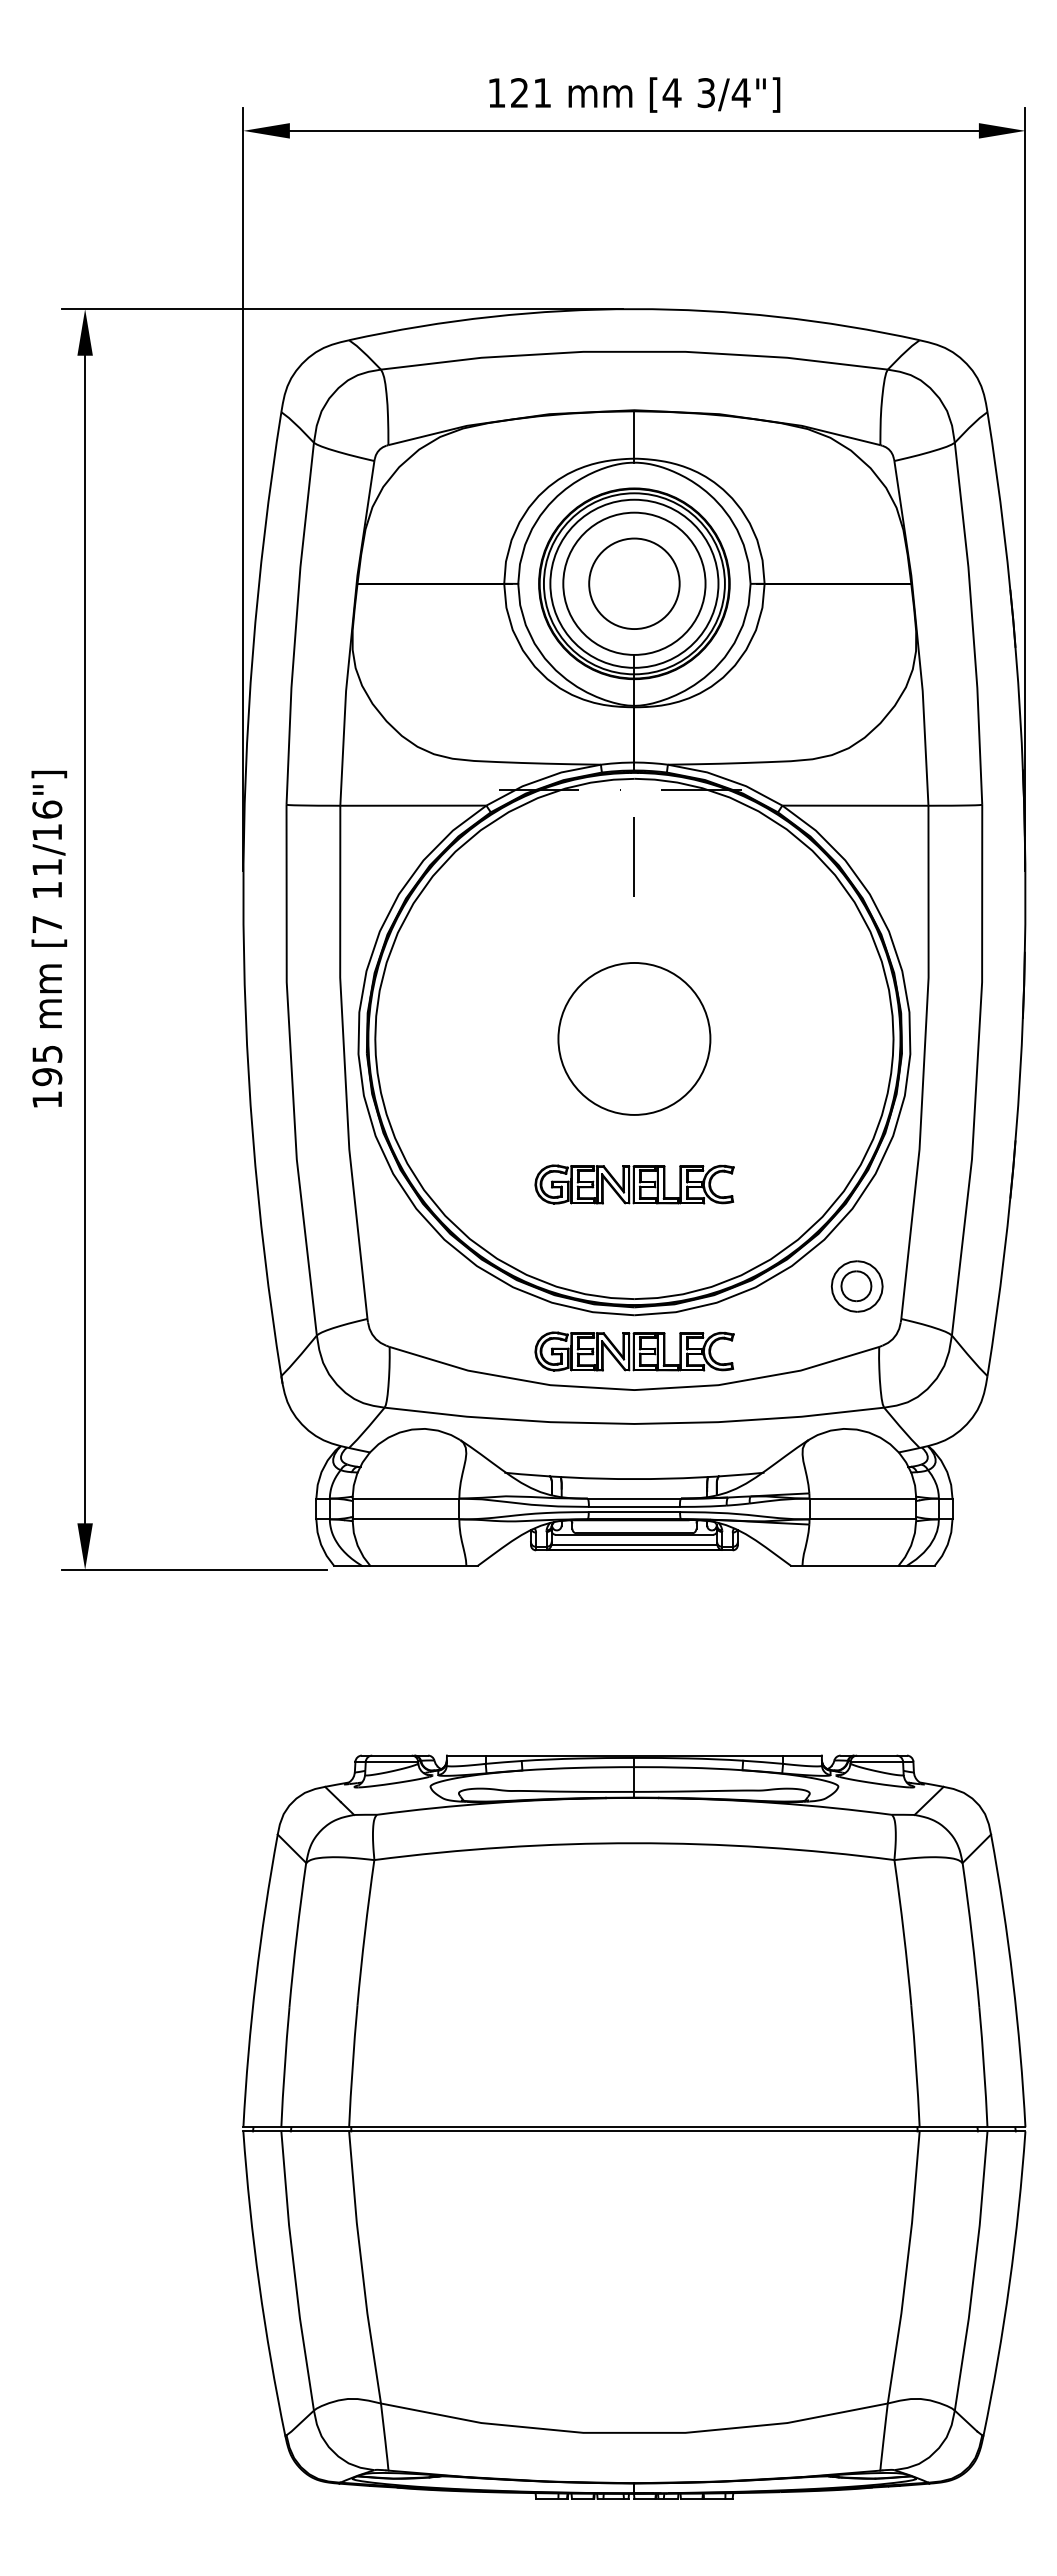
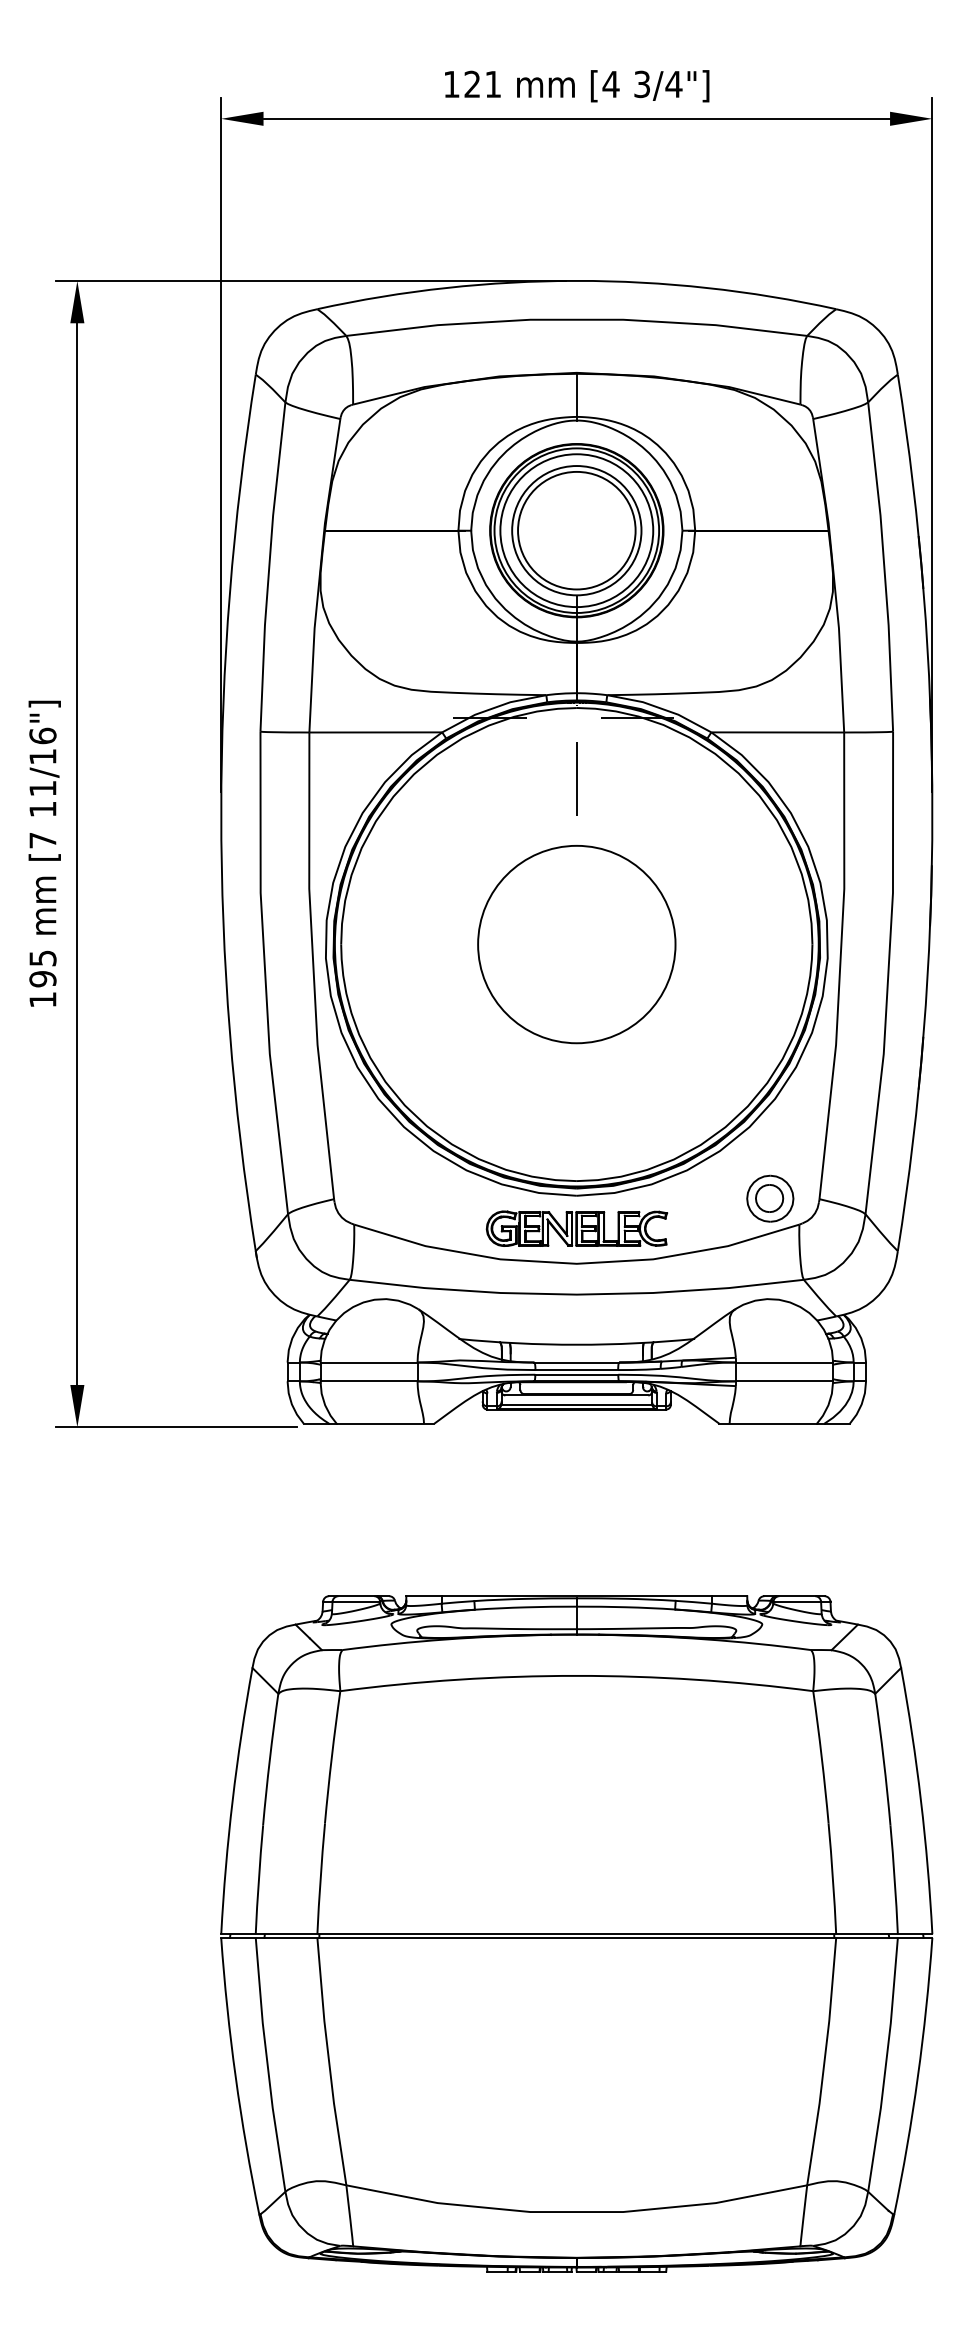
circle: (634, 583) -> (576, 530), size x1.43
circle: (633, 1038) -> (575, 944), size x1.43
part: (634, 1184) -> (576, 1076), removed
part: (856, 1286) -> (769, 1198), moved

